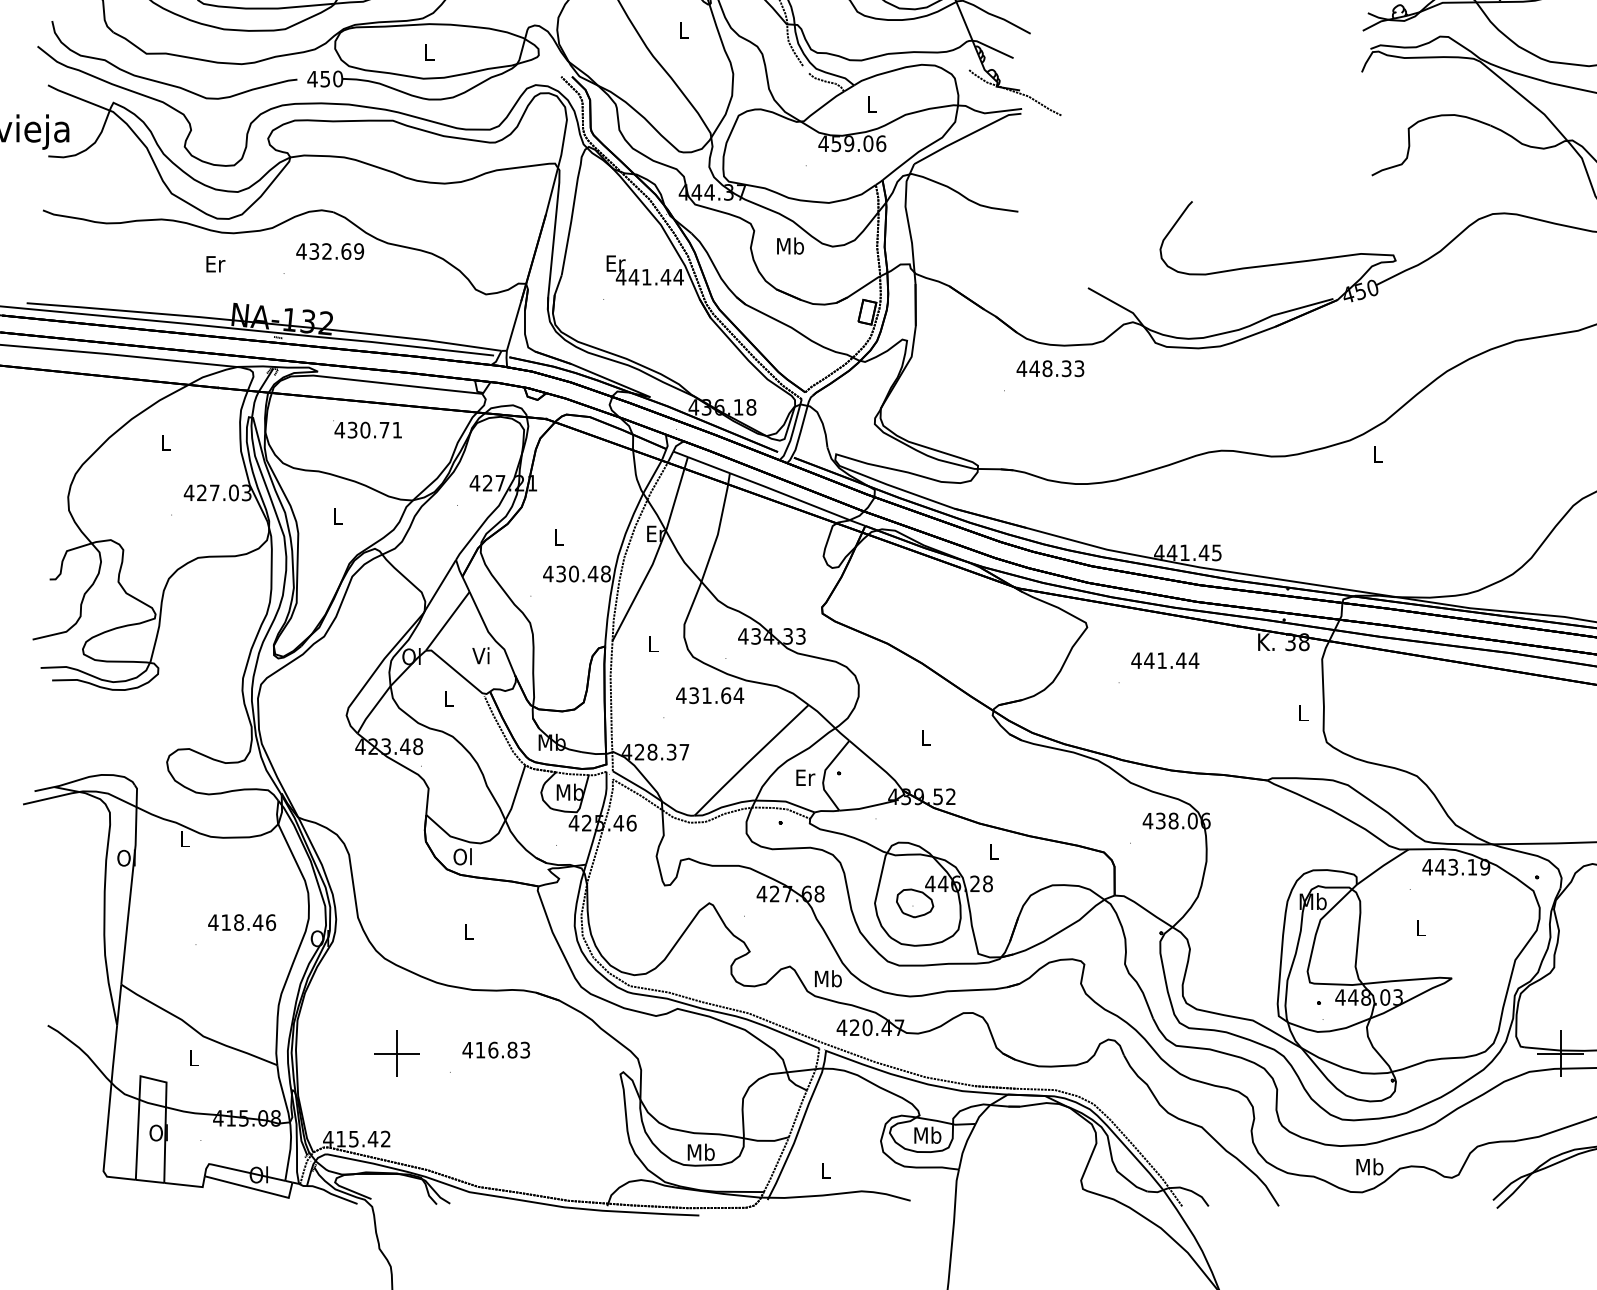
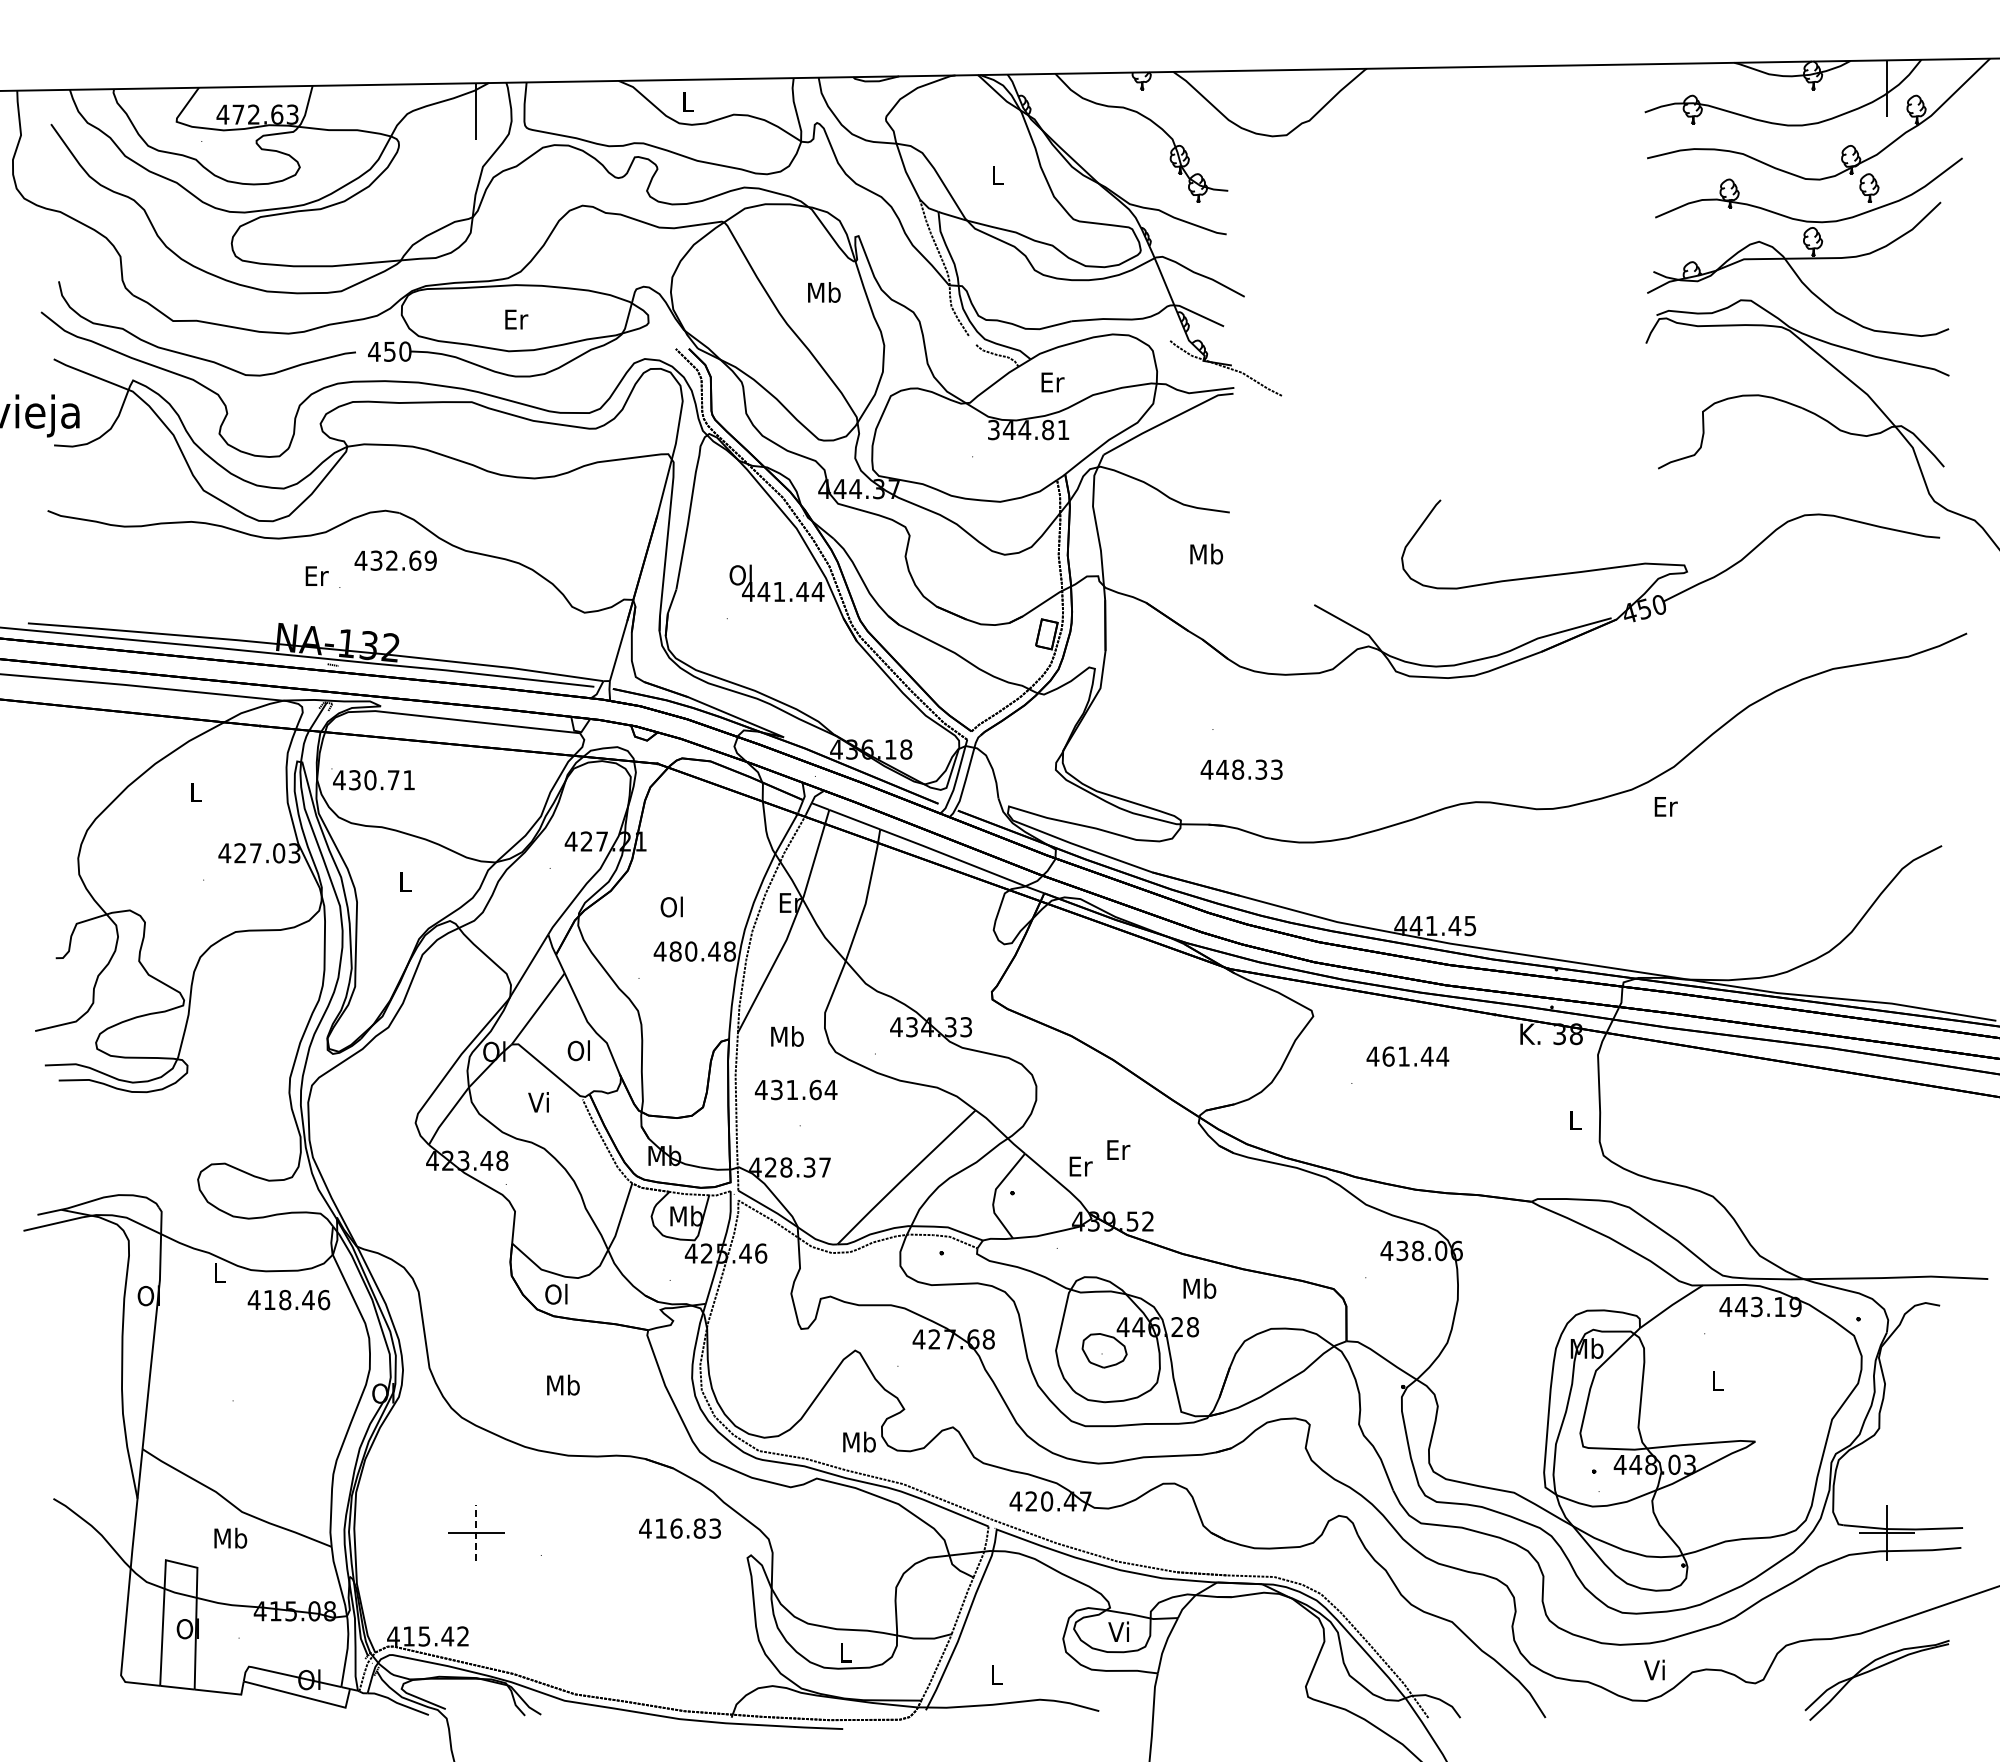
text: (683, 30) -> (824, 292), L -> Mb
text: (429, 52) -> (516, 319), L -> Er
text: (872, 104) -> (1052, 382), L -> Er
text: (852, 143) -> (1028, 429), 459.06 -> 344.81
text: (790, 245) -> (1206, 553), moved
text: (615, 262) -> (741, 574), Er -> Ol
text: (215, 263) -> (316, 575), moved
text: (1050, 368) -> (1241, 769), moved
text: (367, 429) -> (372, 779), moved
text: (1377, 454) -> (1665, 806), L -> Er
text: (557, 536) -> (671, 906), L -> Ol
text: (561, 573) -> (675, 951), 430.48 -> 480.48
text: (653, 644) -> (787, 1036), L -> Mb
text: (480, 655) -> (578, 1050), Vi -> Ol
text: (1149, 660) -> (1388, 1056), 441.44 -> 461.44
text: (709, 695) -> (795, 1089), moved
text: (447, 698) -> (538, 1102), L -> Vi
text: (926, 737) -> (1118, 1149), L -> Er
text: (805, 777) -> (1080, 1166), moved
text: (993, 852) -> (1199, 1288), L -> Mb
text: (241, 922) -> (288, 1300), moved
text: (468, 931) -> (563, 1384), L -> Mb
text: (828, 978) -> (859, 1441), moved
text: (495, 1050) -> (679, 1528), moved
line: (396, 1053) -> (476, 1532), solid -> dashed
text: (193, 1057) -> (230, 1537), L -> Mb
text: (927, 1135) -> (1119, 1631), Mb -> Vi
text: (701, 1152) -> (845, 1652), Mb -> L
text: (1369, 1166) -> (1655, 1669), Mb -> Vi

